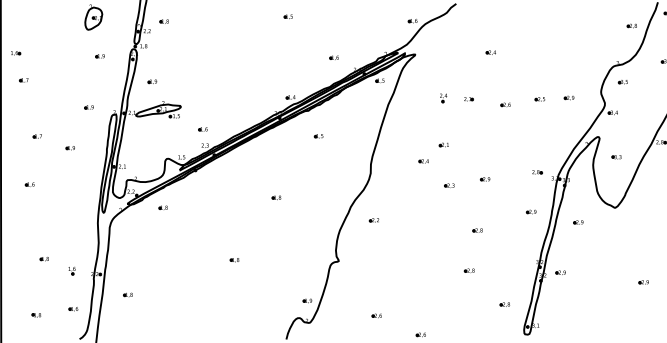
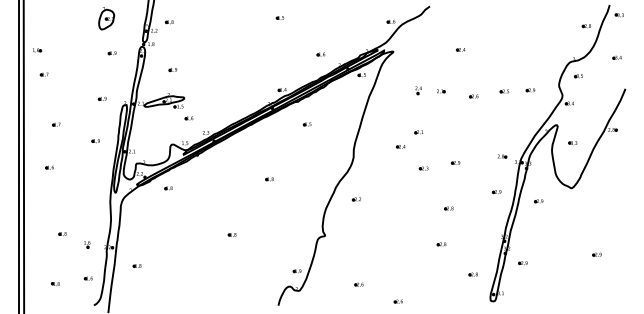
part: (151, 81) -> (172, 69), moved
part: (202, 129) -> (188, 118), moved
part: (70, 148) -> (95, 141), moved
part: (560, 273) -> (522, 263), moved

